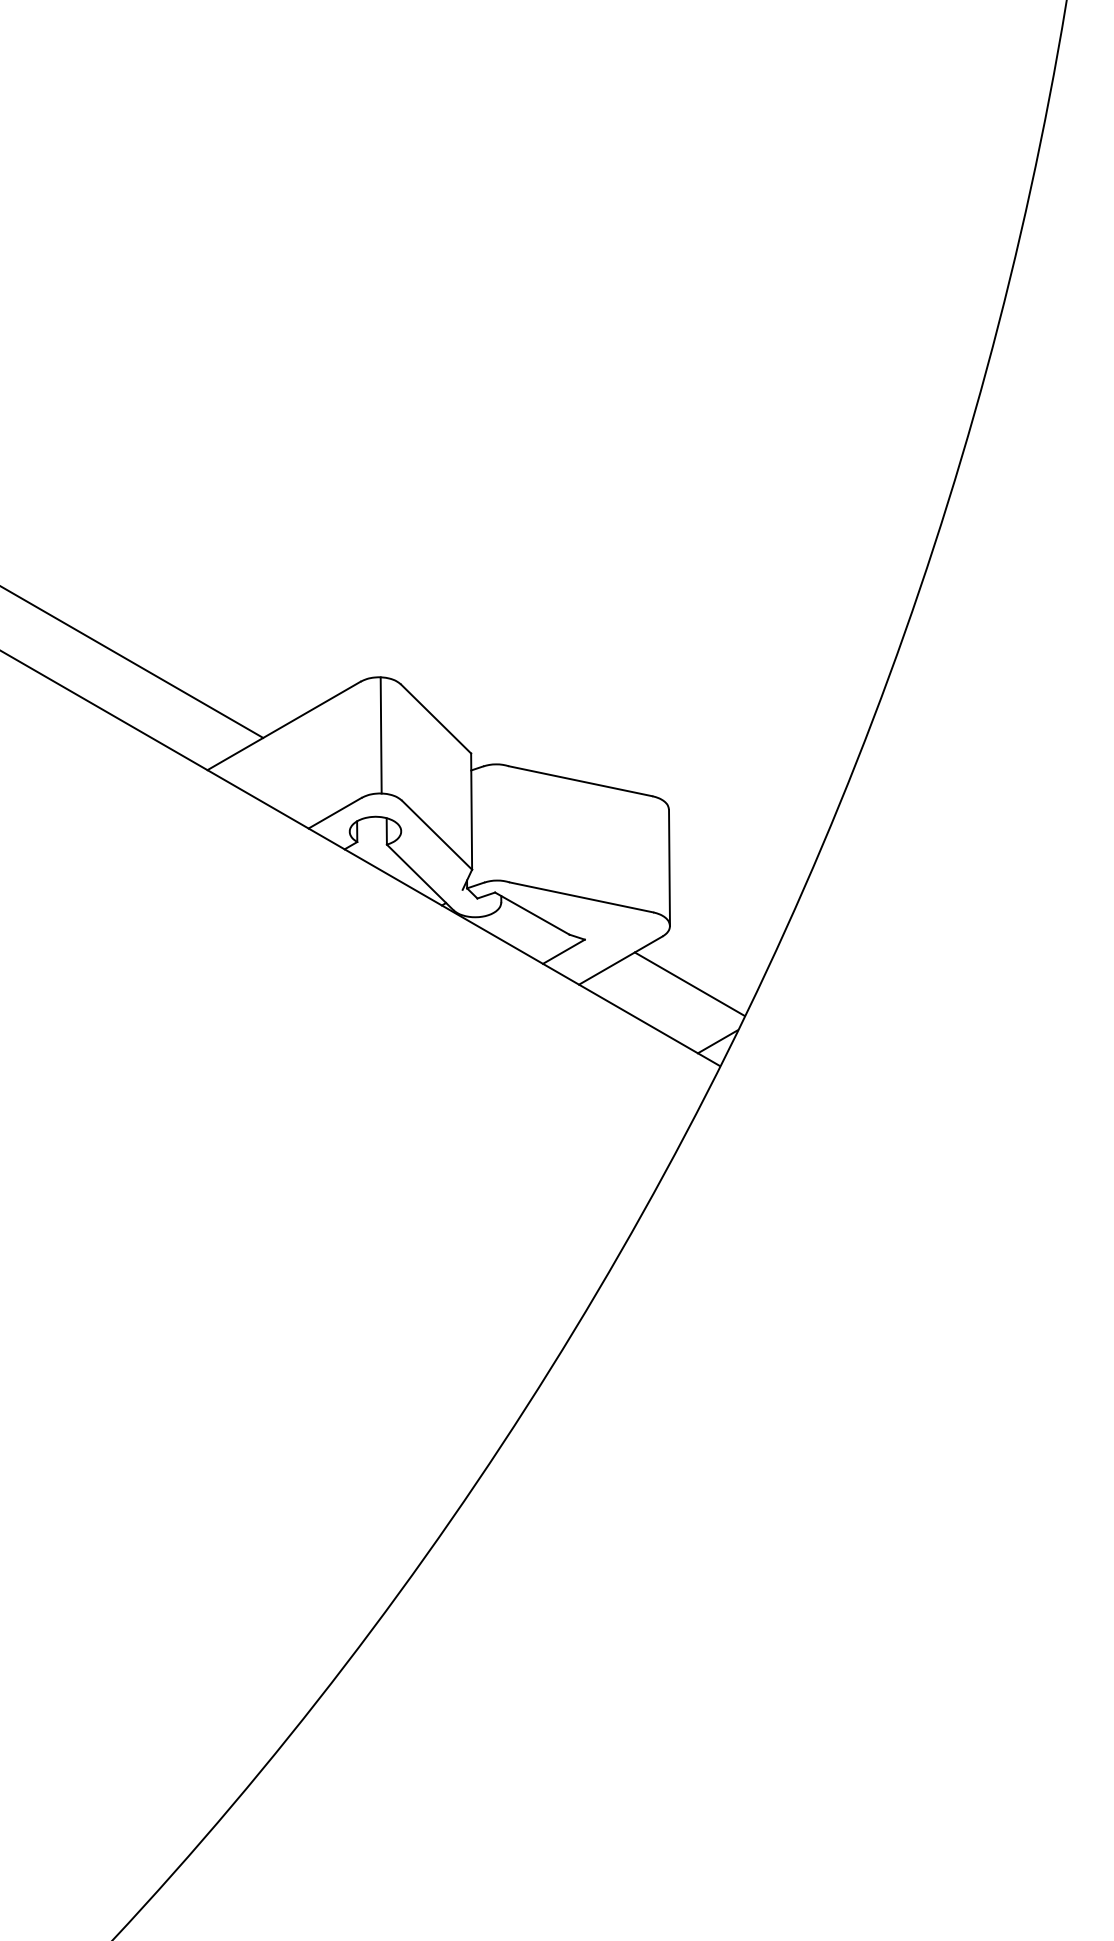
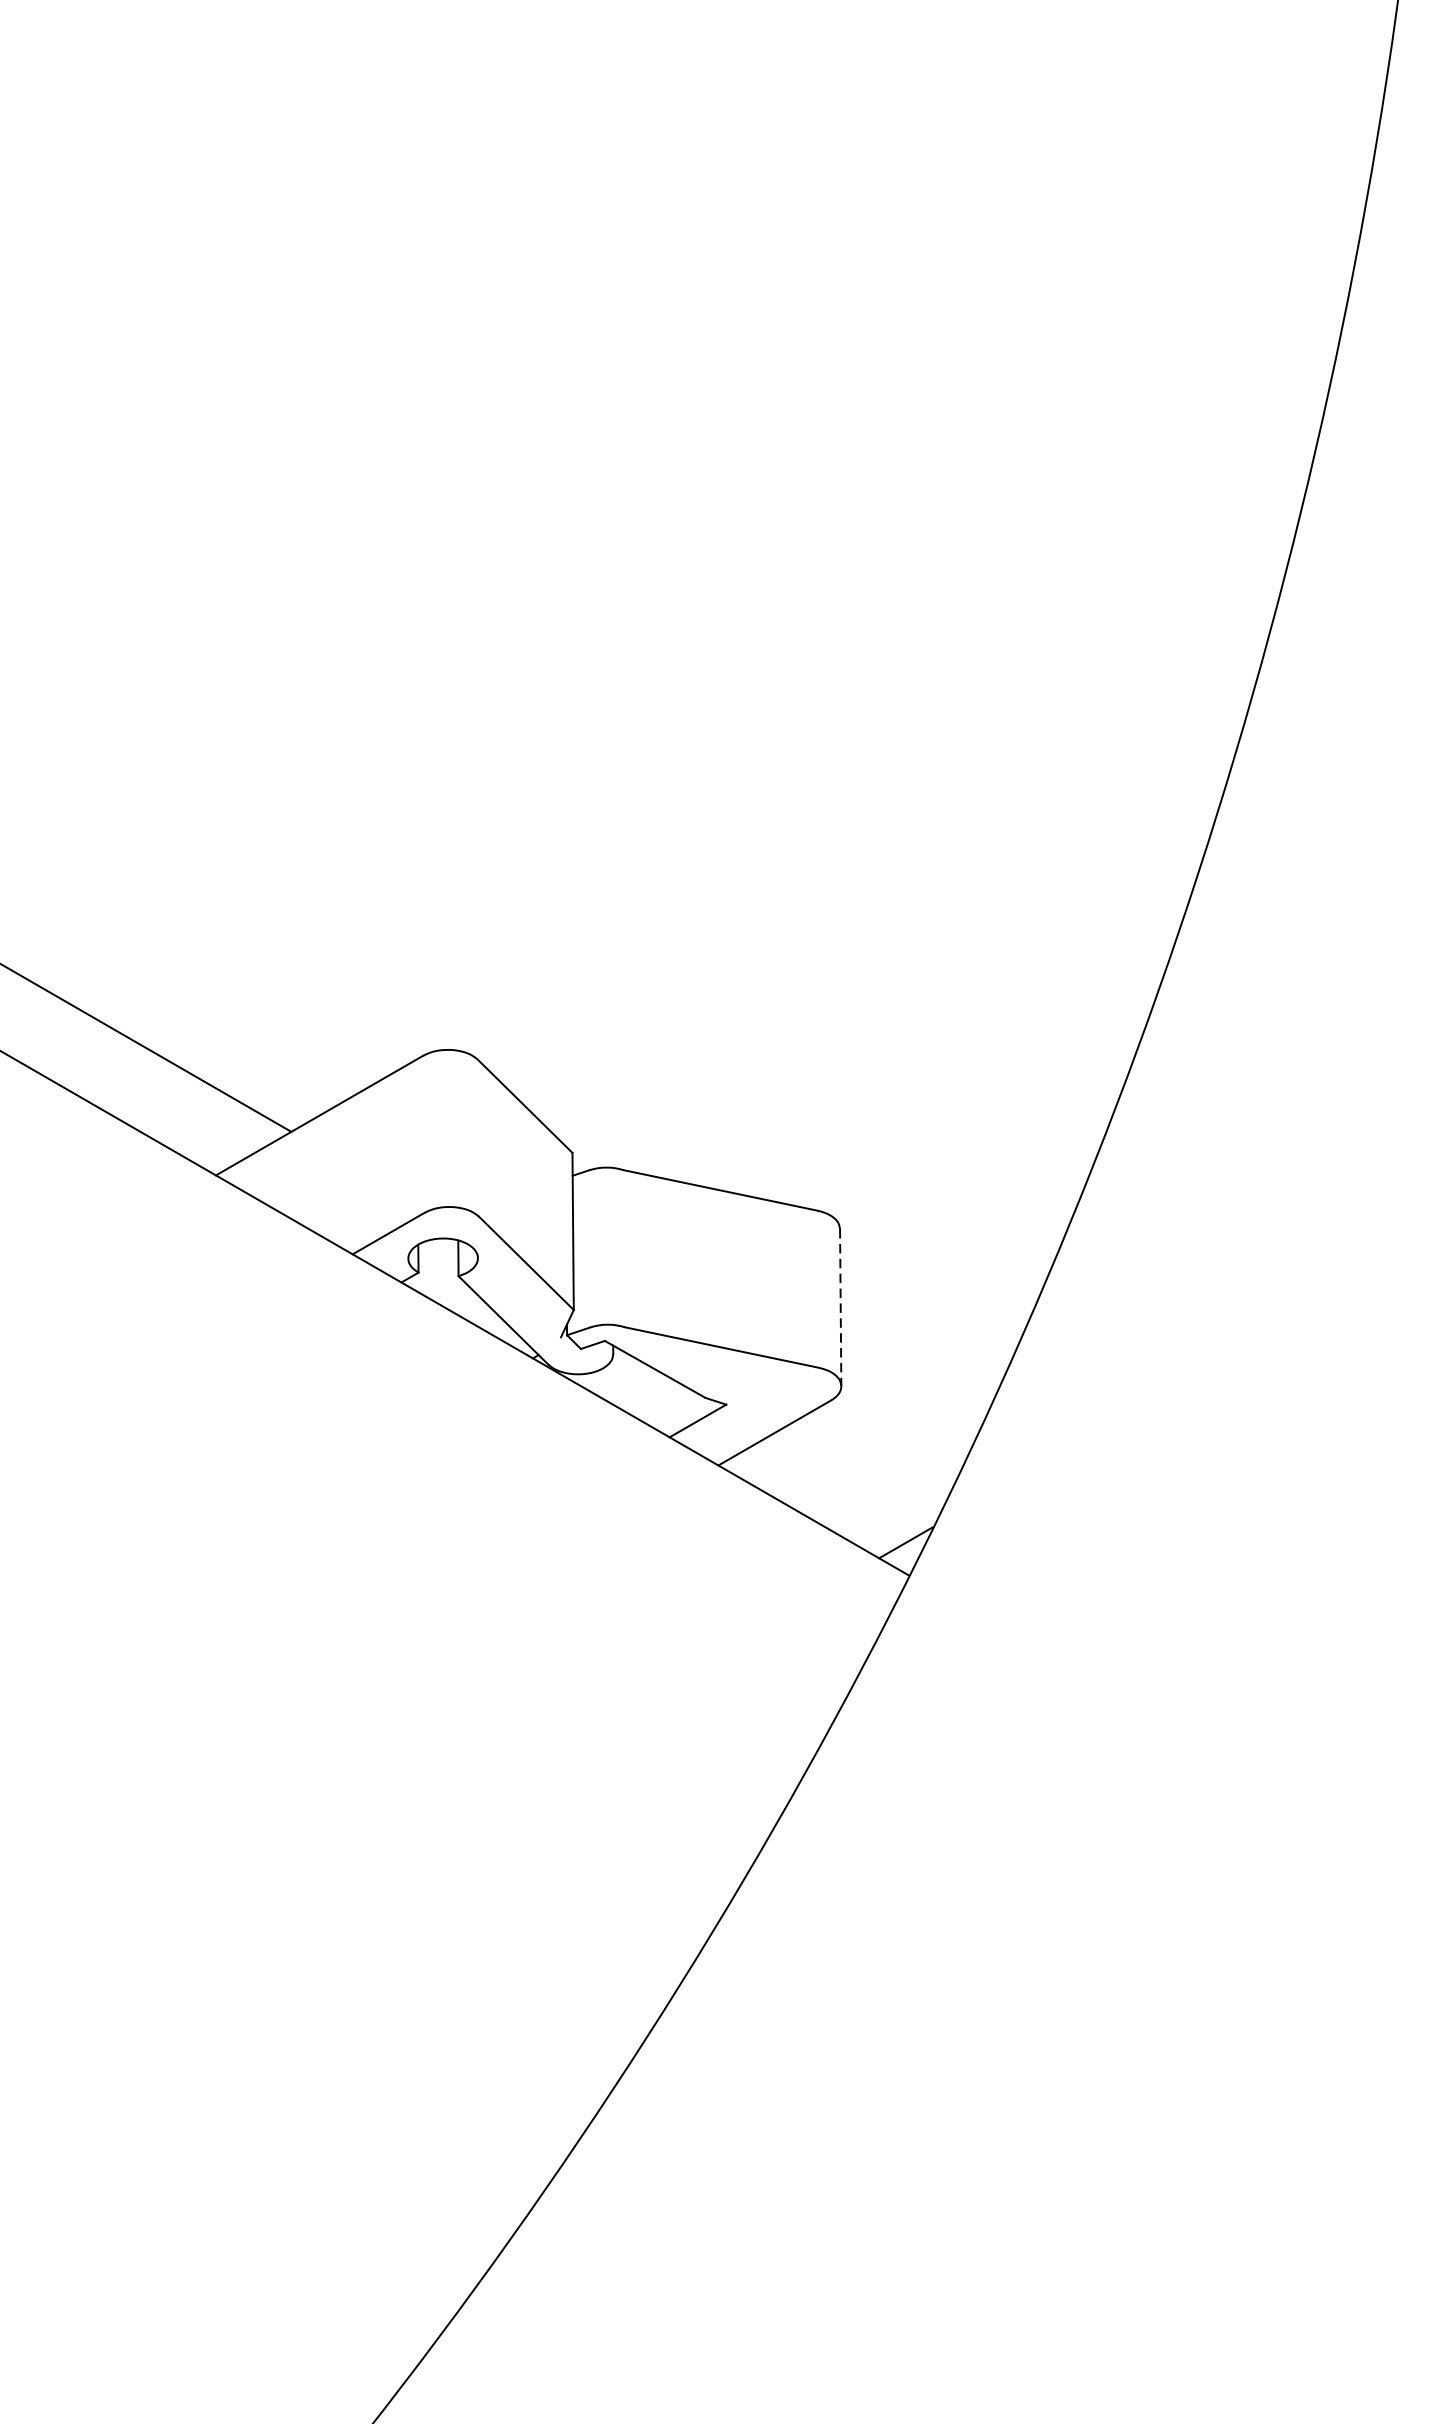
line: (380, 735) -> (449, 1128), removed
line: (669, 868) -> (840, 1308), solid -> dashed
line: (689, 983) -> (867, 1463), removed

